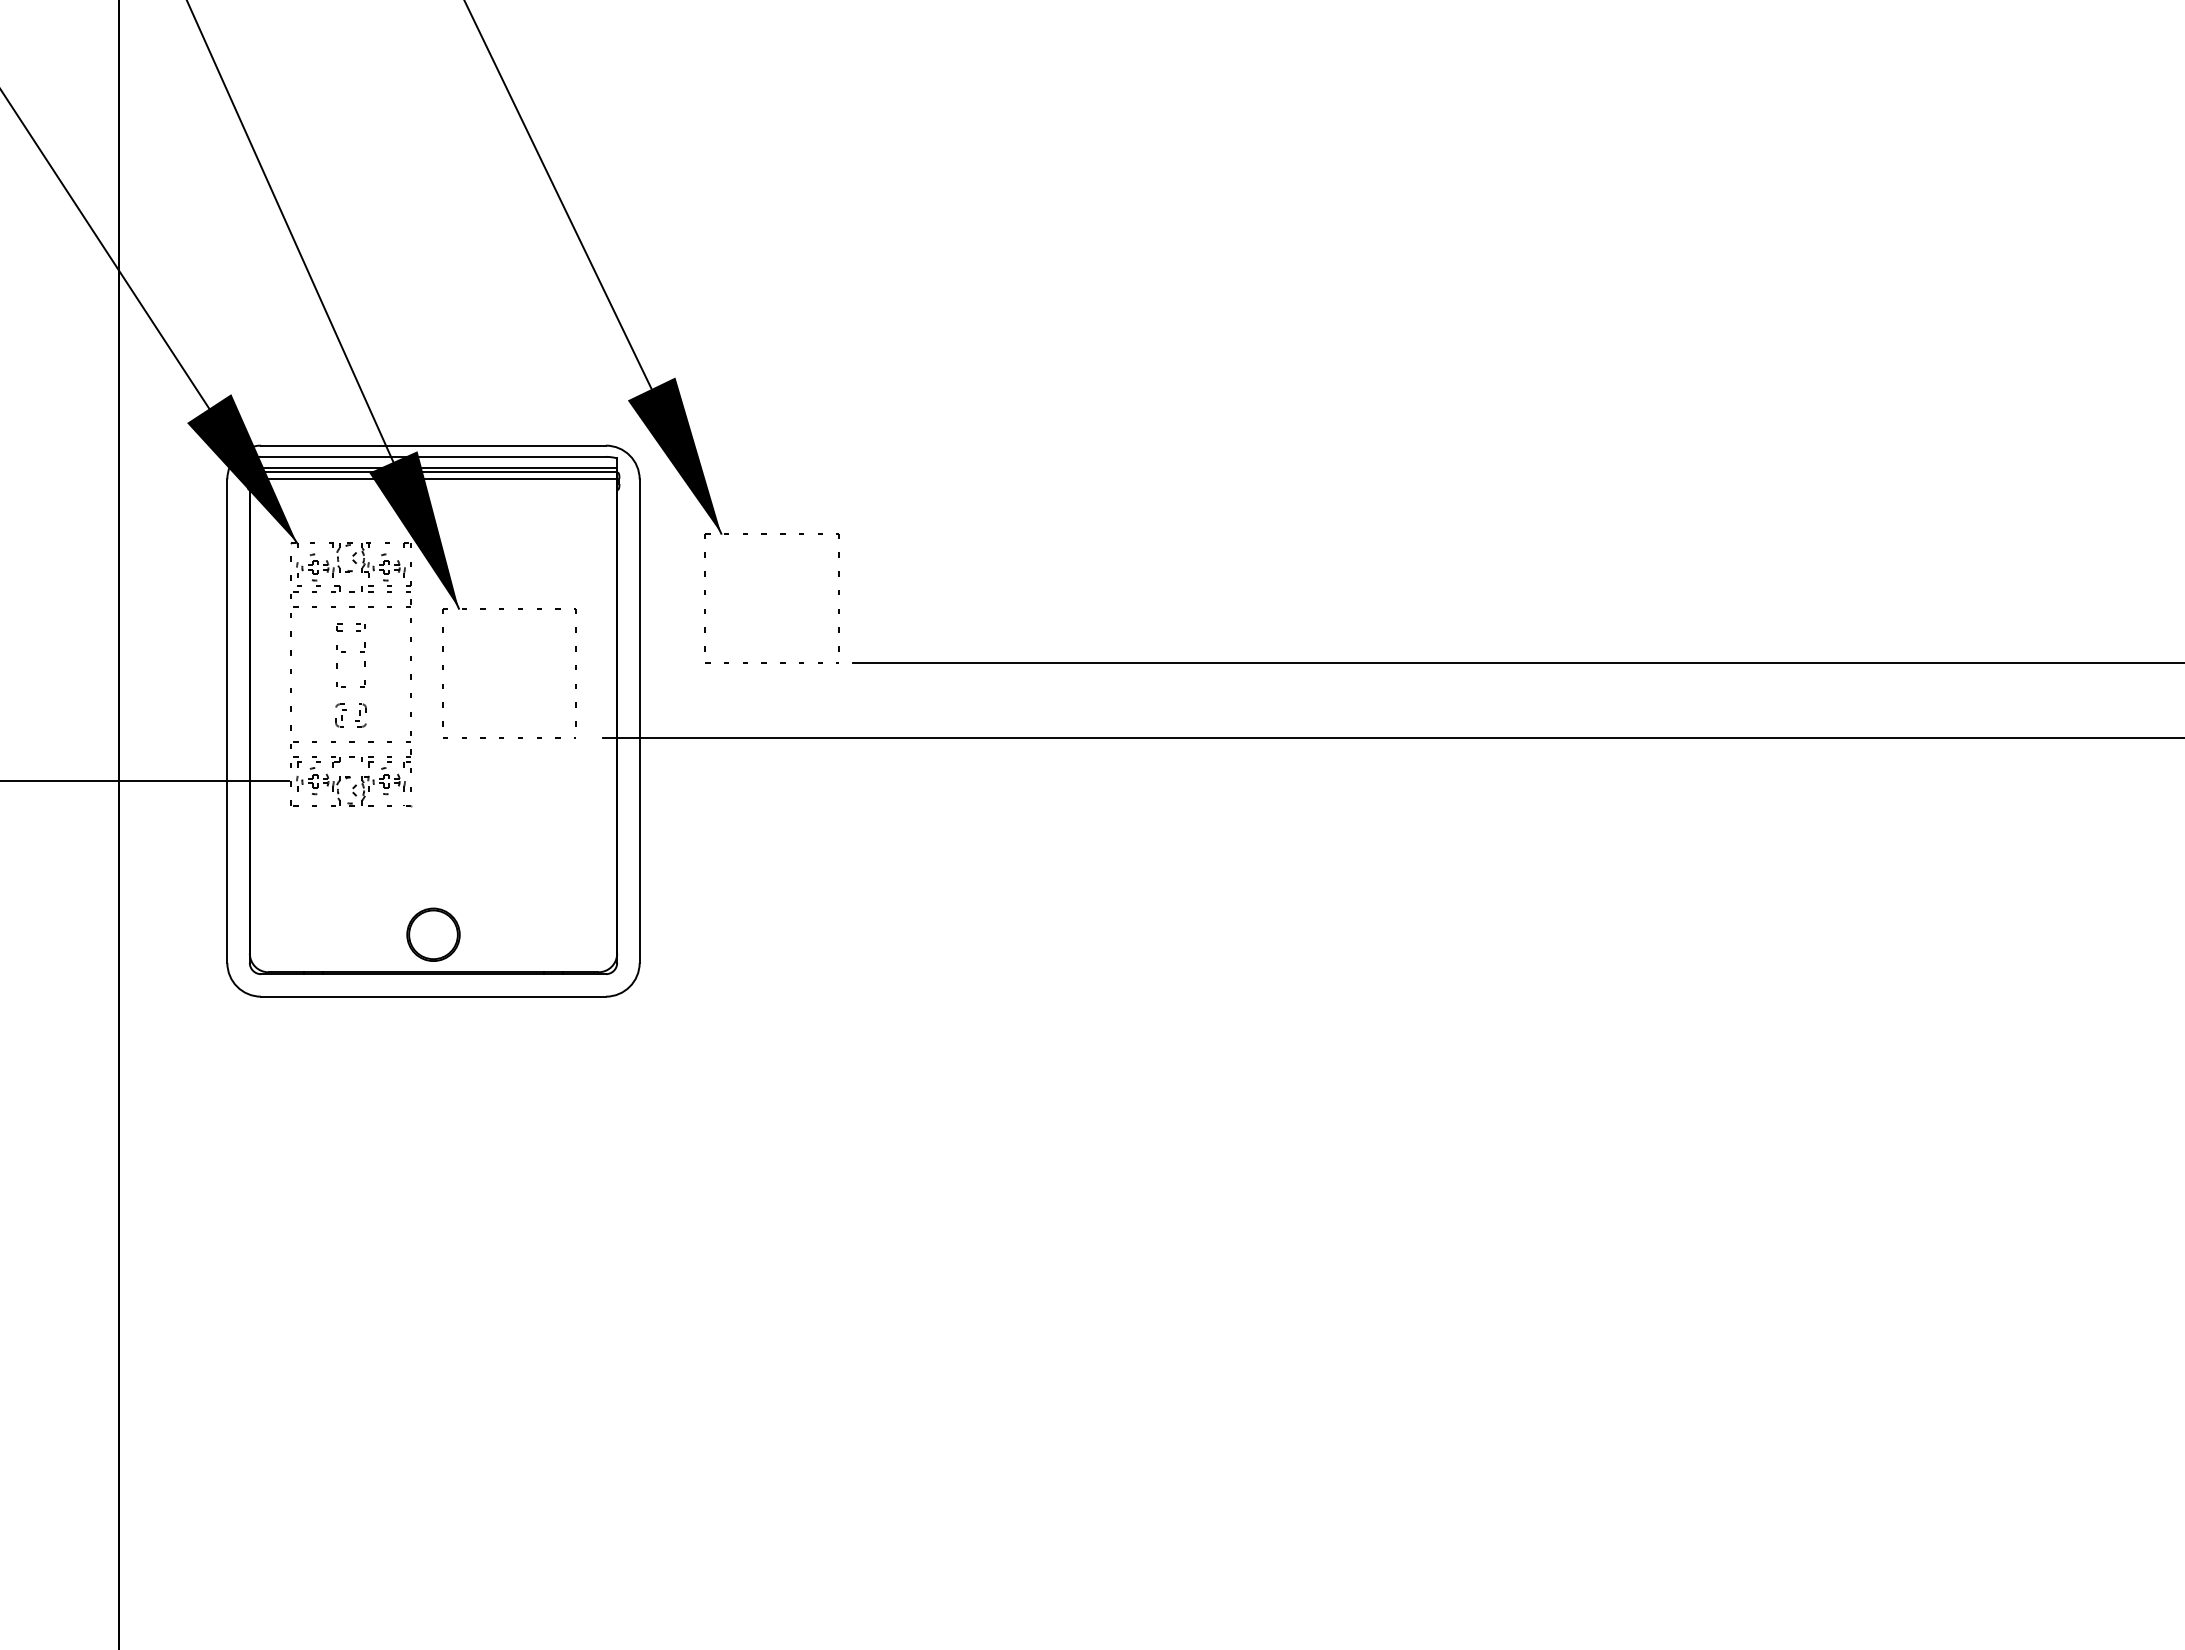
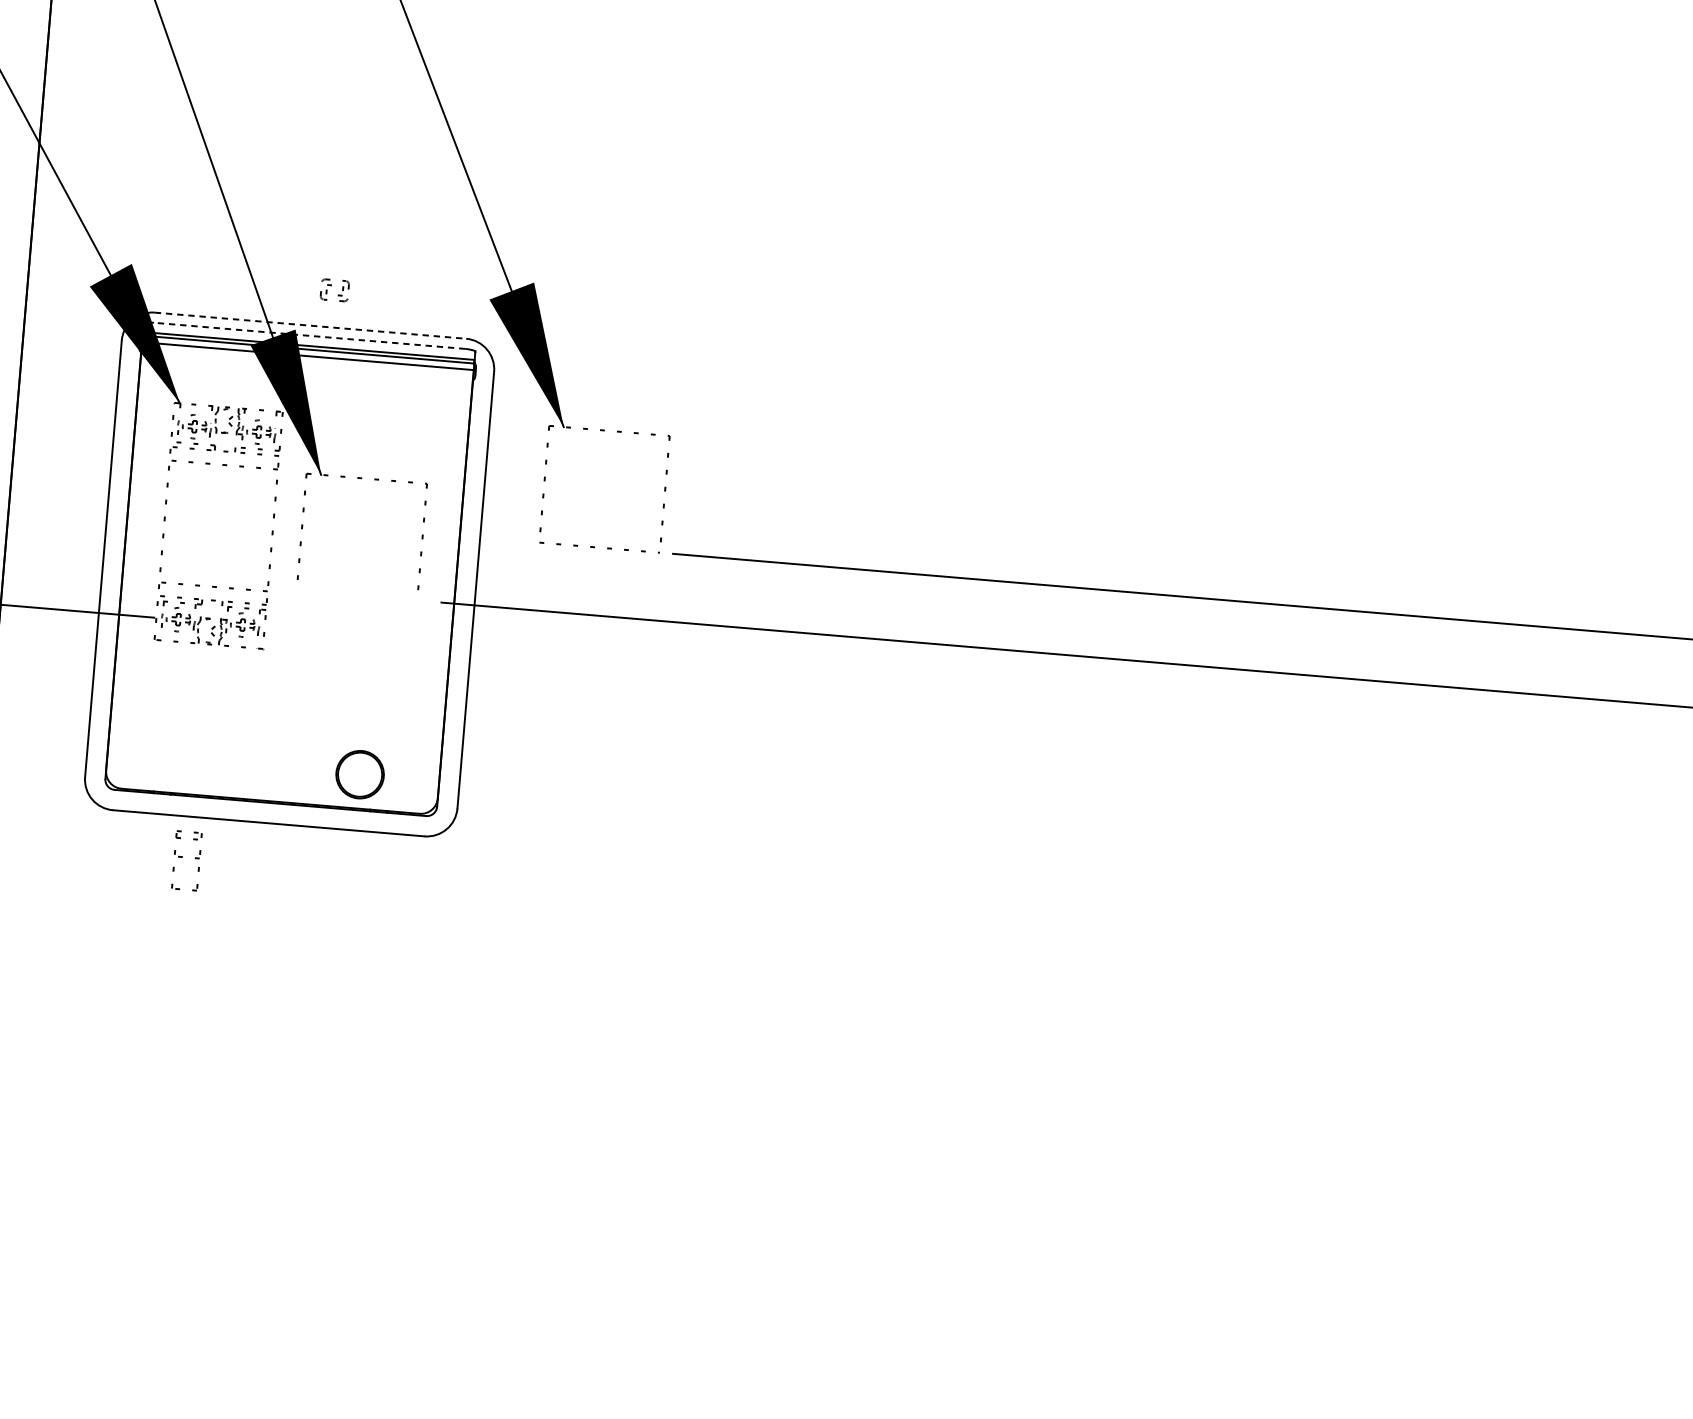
line: (434, 445) -> (311, 325), solid -> dashed
line: (433, 456) -> (309, 335), solid -> dashed
part: (350, 655) -> (186, 860), moved
part: (346, 710) -> (331, 285), moved
line: (503, 737) -> (351, 594), removed
part: (433, 934) -> (360, 774), moved

